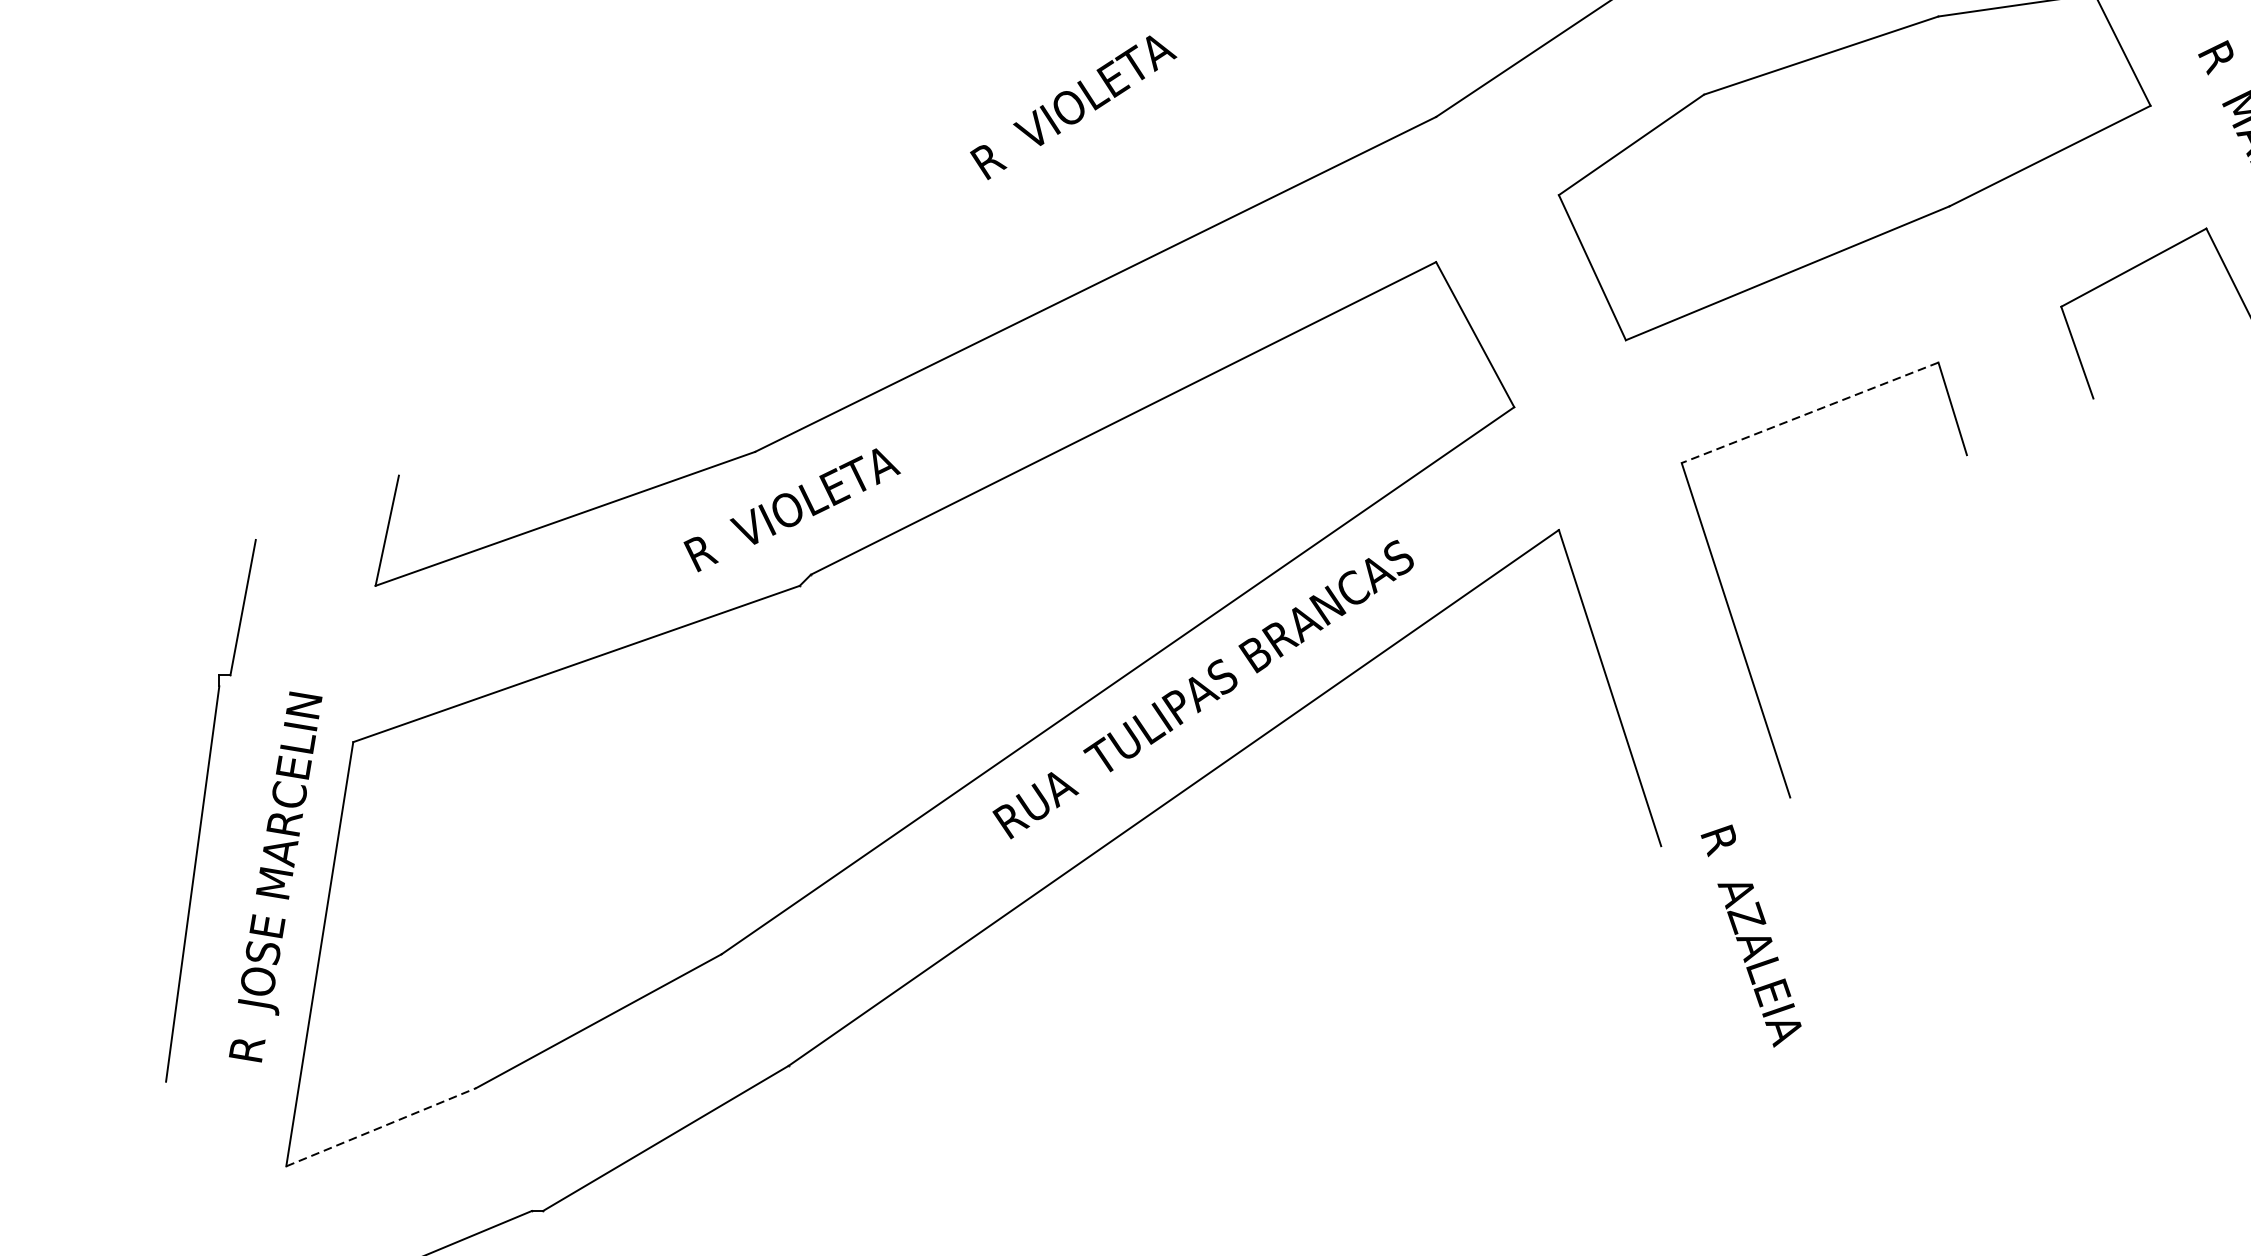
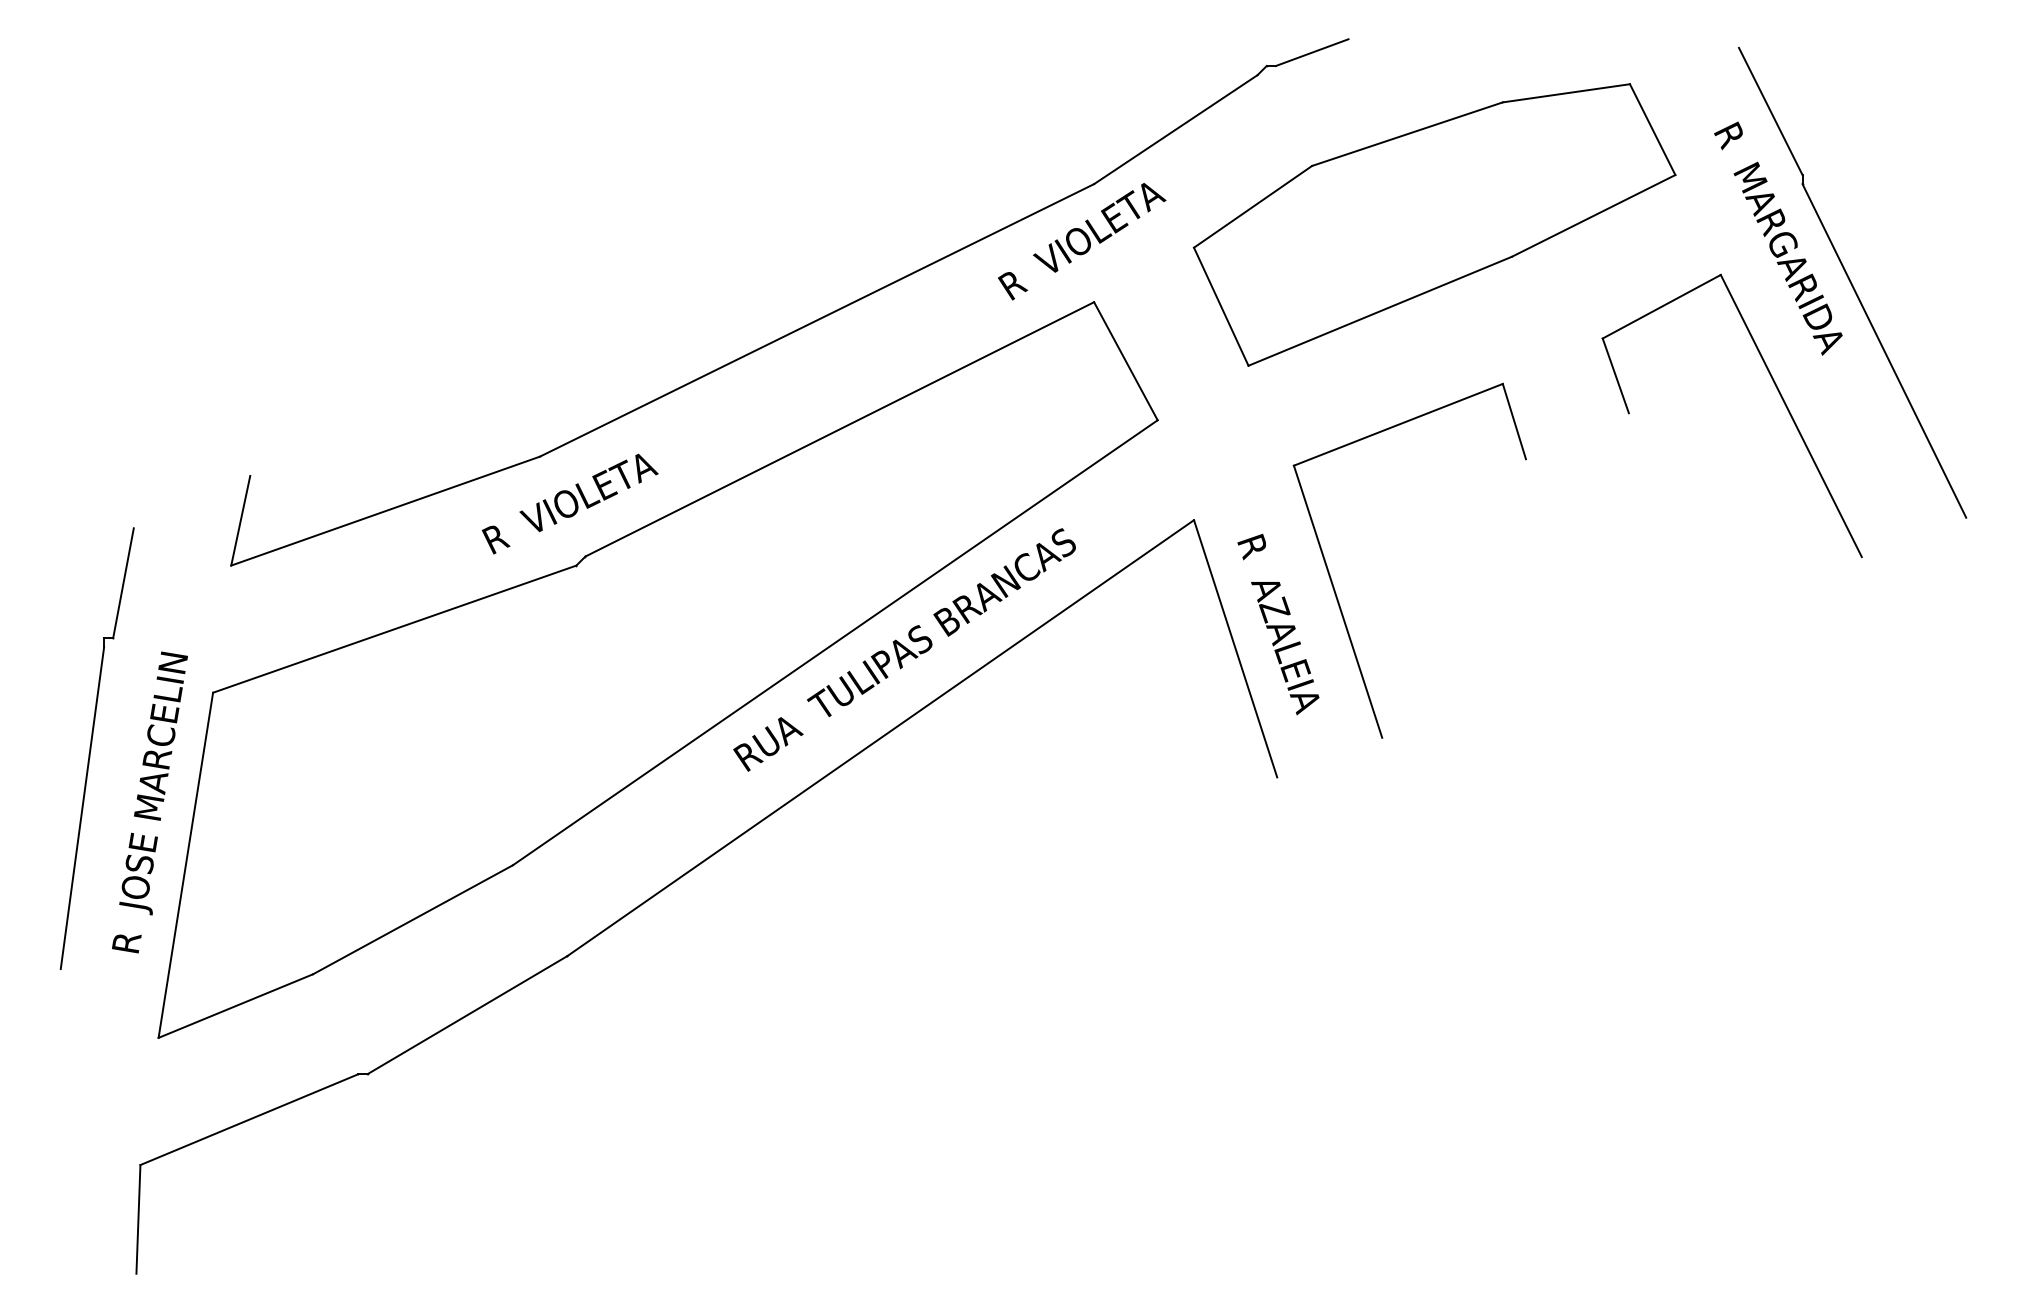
text: (1074, 107) -> (1082, 241), moved
line: (1809, 413) -> (1397, 425), dashed -> solid
text: (1751, 936) -> (1278, 624), moved
line: (382, 1126) -> (236, 1005), dashed -> solid

